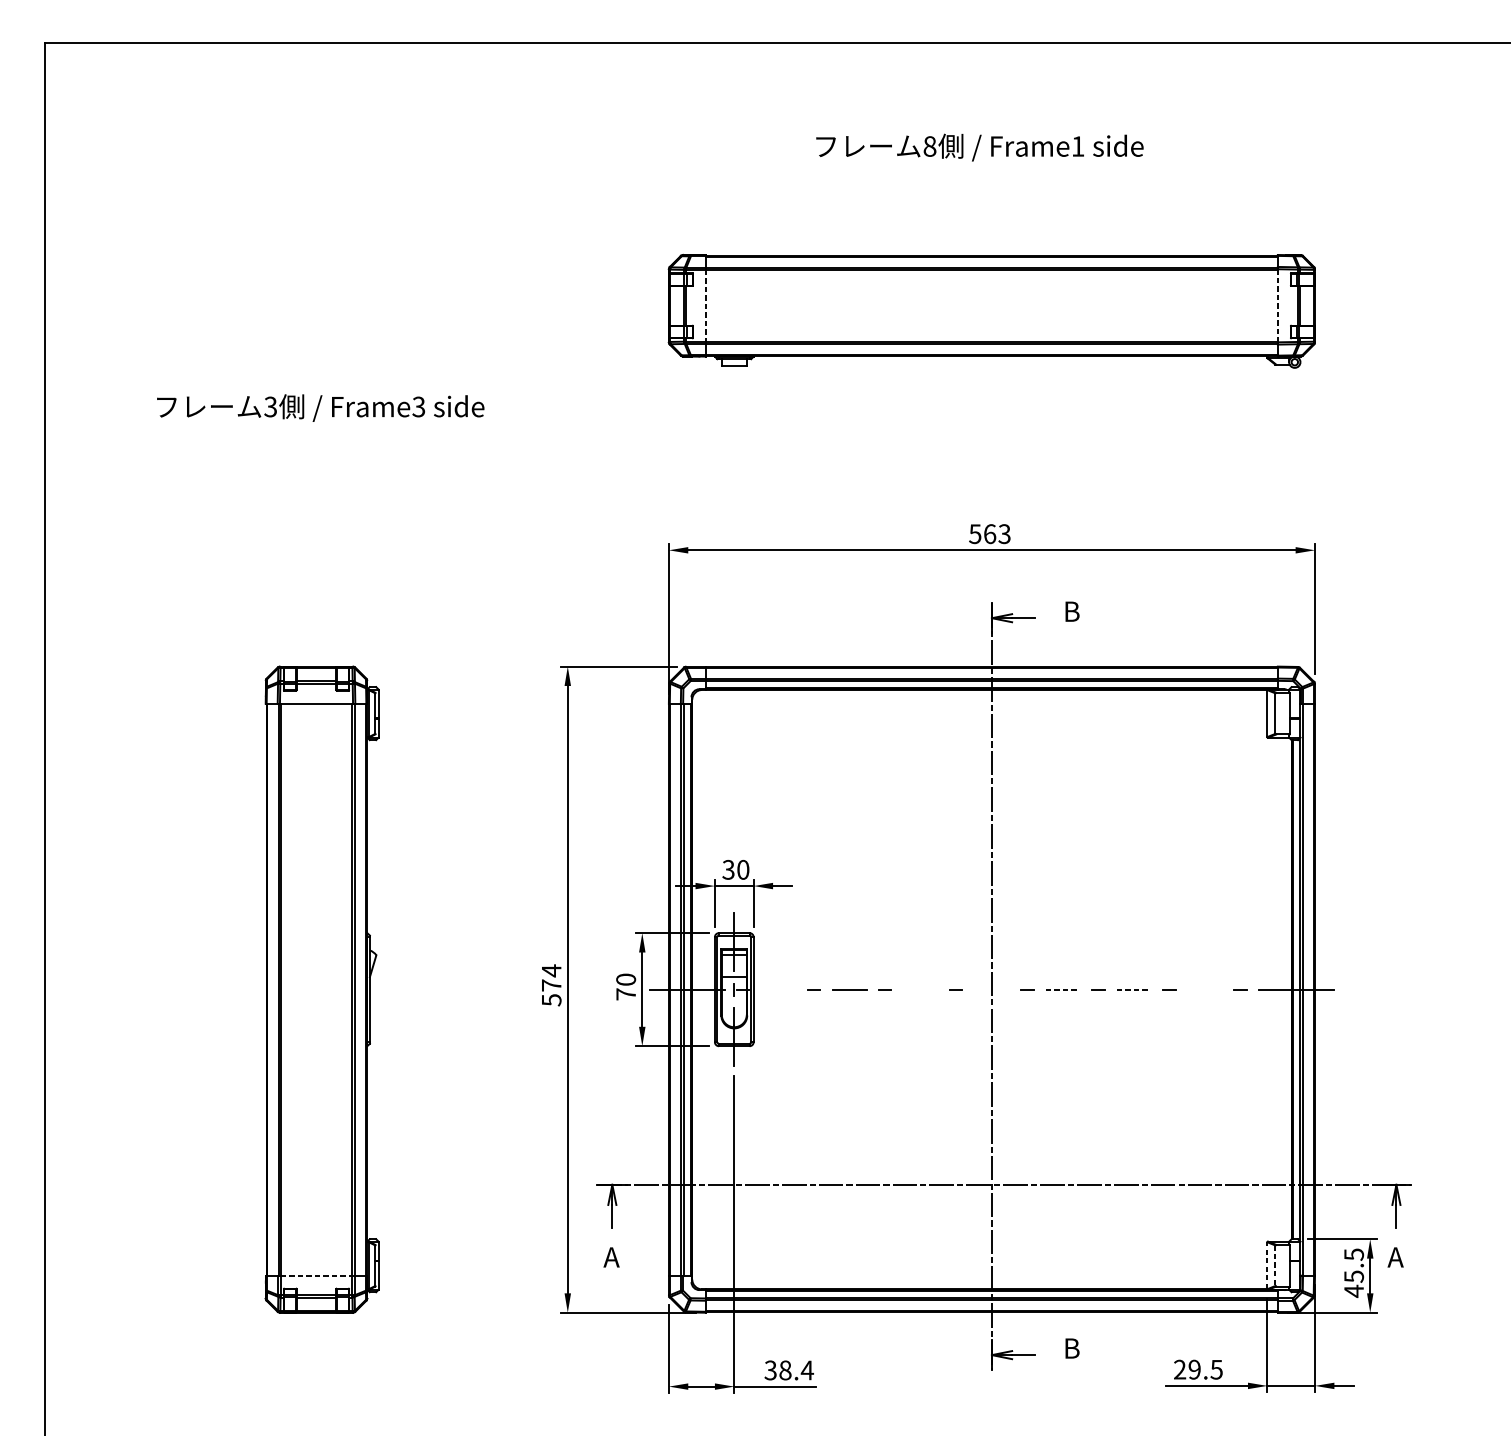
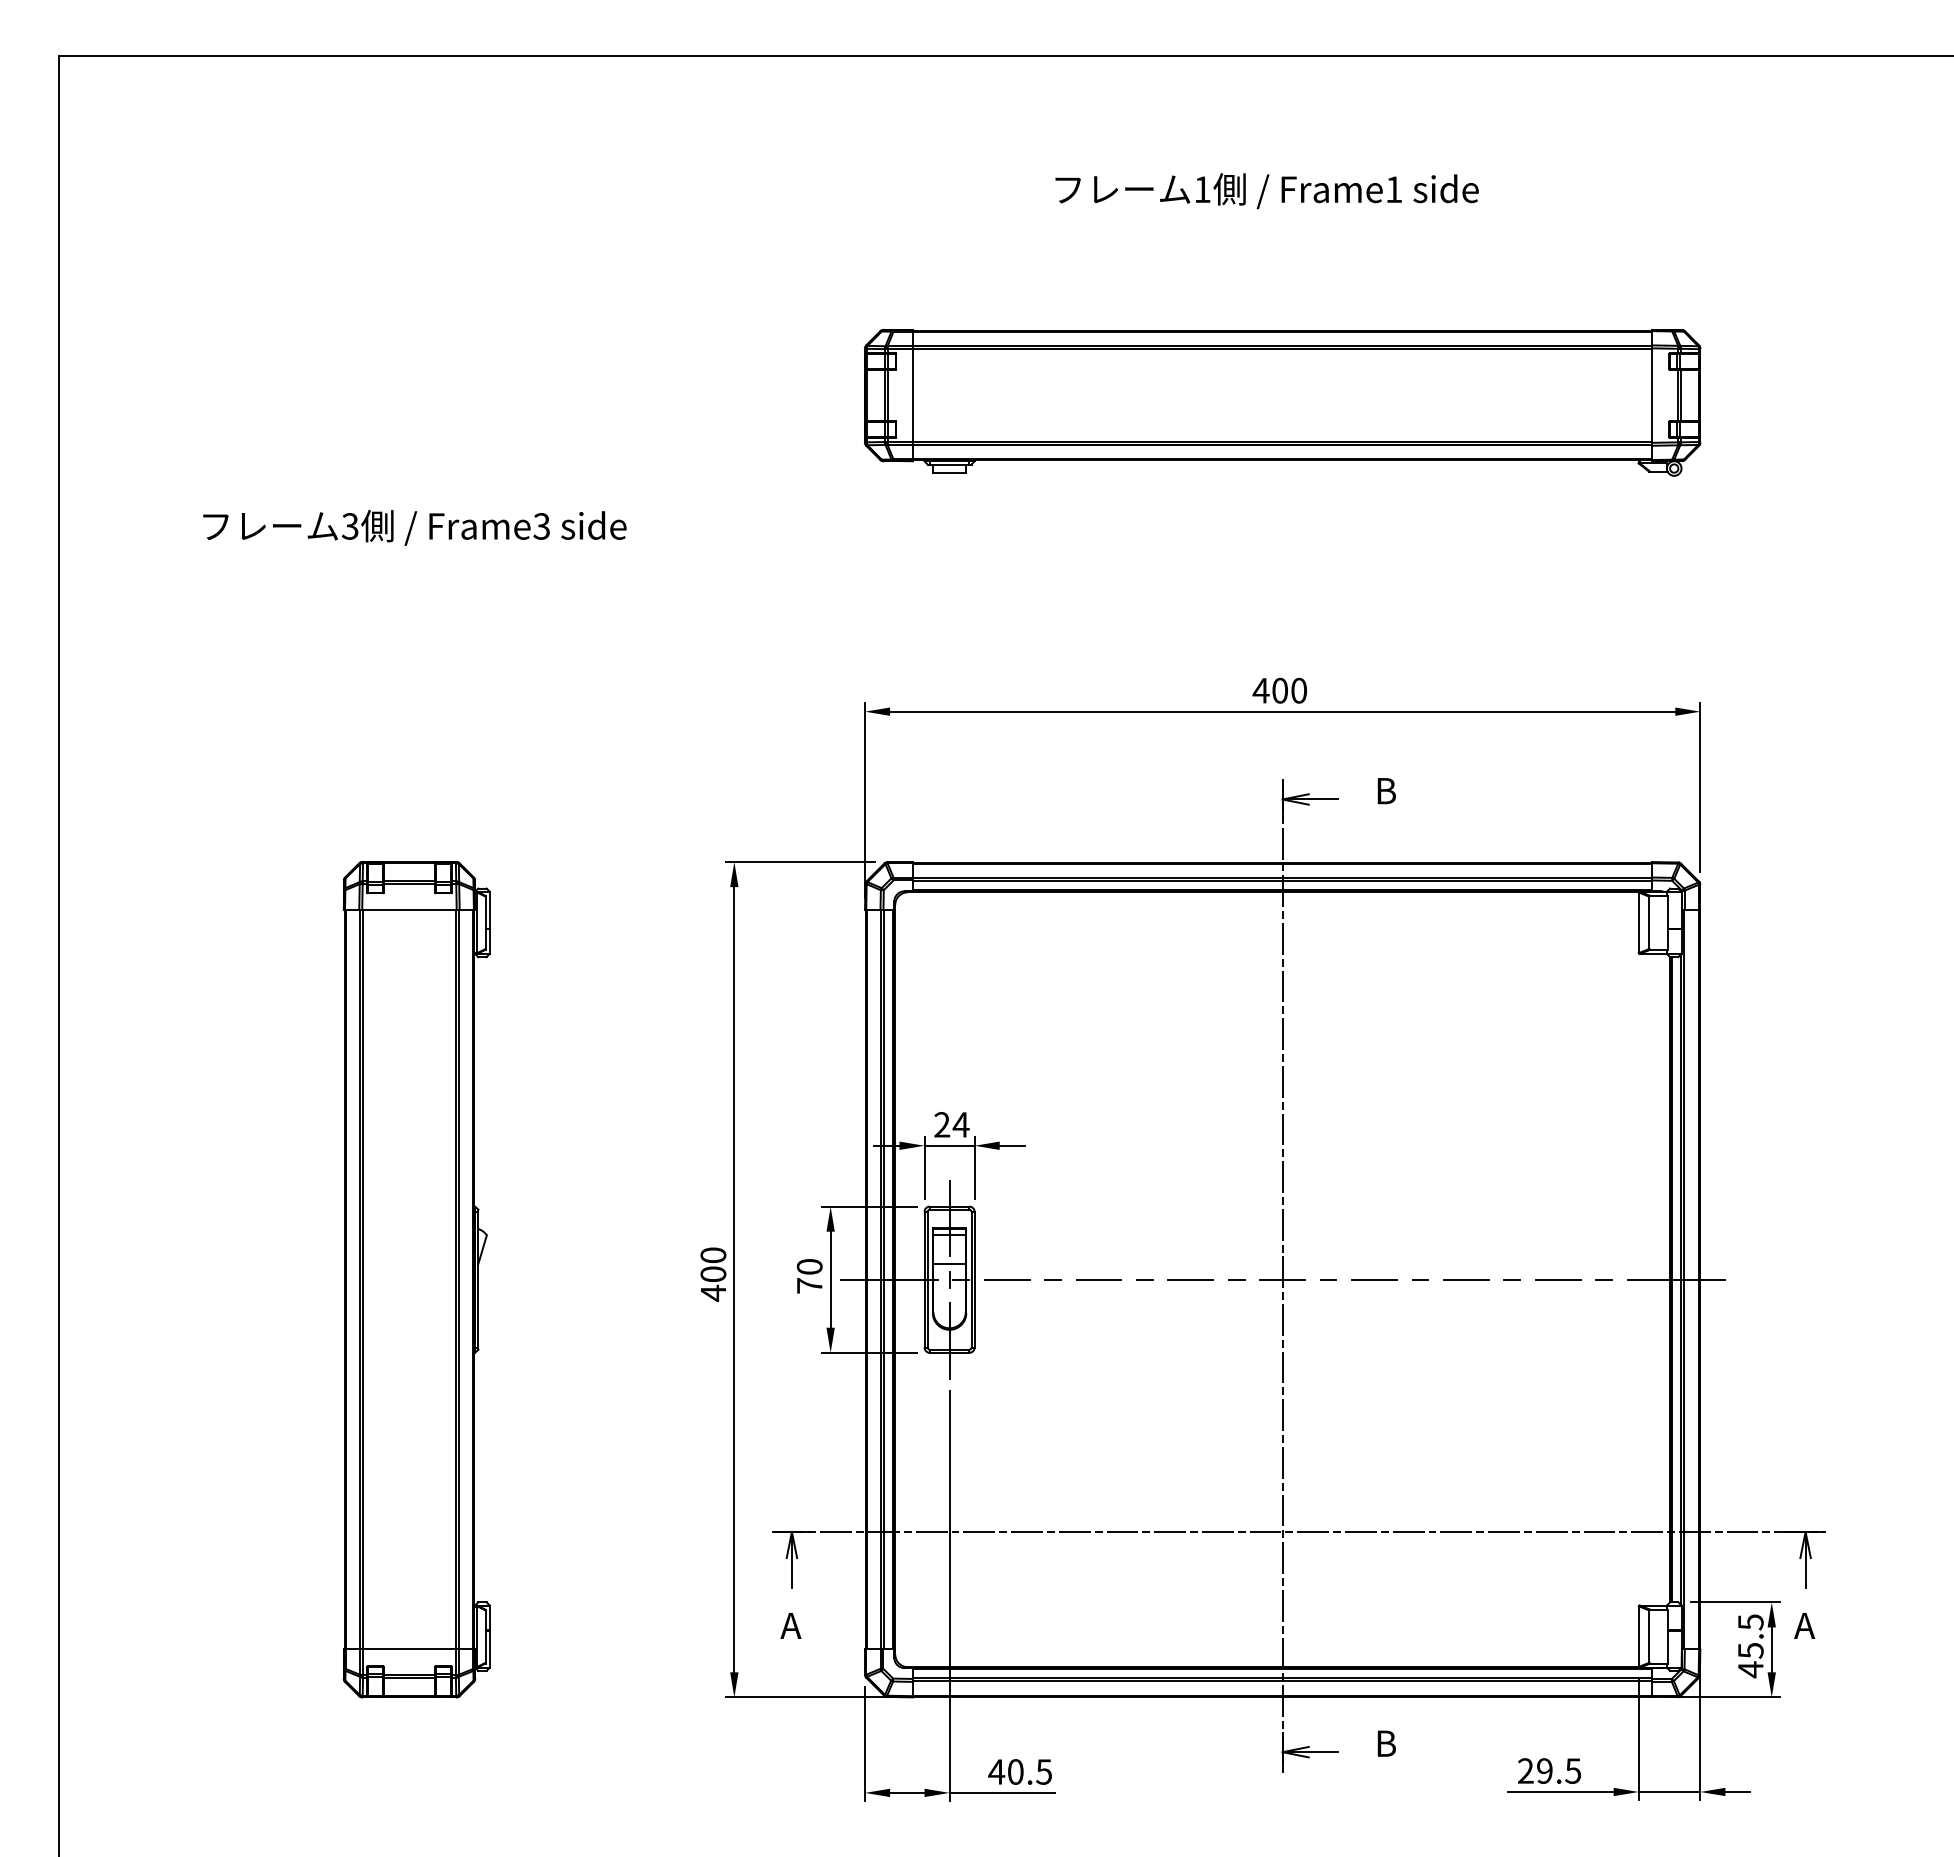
text: (929, 146) -> (1202, 189), 8 -> 1
line: (706, 306) -> (913, 396), dashed -> solid
line: (1277, 306) -> (1652, 396), dashed -> solid
text: (989, 533) -> (1279, 690), 563 -> 400
text: (735, 869) -> (951, 1124), 30 -> 24
text: (551, 985) -> (713, 1274), 574 -> 400
line: (778, 989) -> (1006, 1279), added
line: (920, 989) -> (1190, 1279), added
line: (991, 989) -> (1282, 1279), added
line: (1063, 989) -> (1375, 1279), dashed -> solid
line: (1134, 989) -> (1466, 1279), dashed -> solid
line: (1204, 989) -> (1557, 1279), added
line: (1267, 1265) -> (1638, 1636), dashed -> solid
line: (1275, 1266) -> (1649, 1637), dashed -> solid
line: (316, 1275) -> (409, 1649), dashed -> solid
text: (789, 1370) -> (1020, 1771), 38.4 -> 40.5

